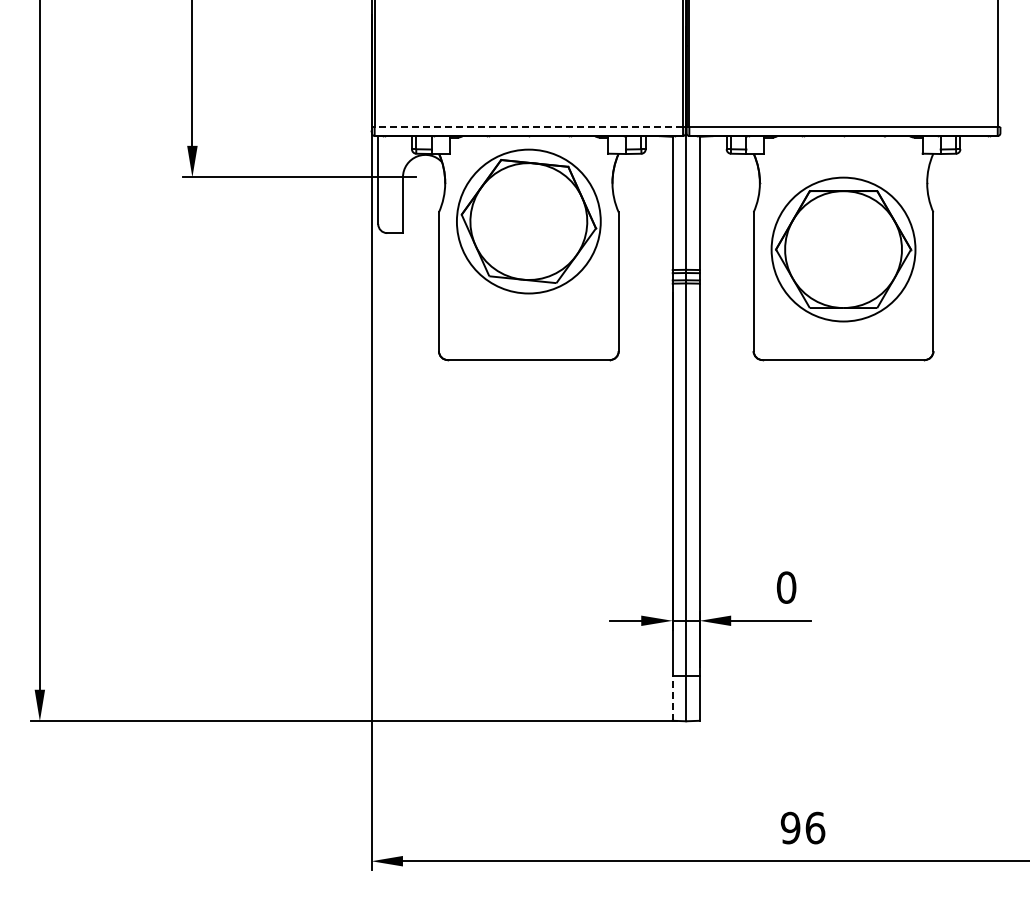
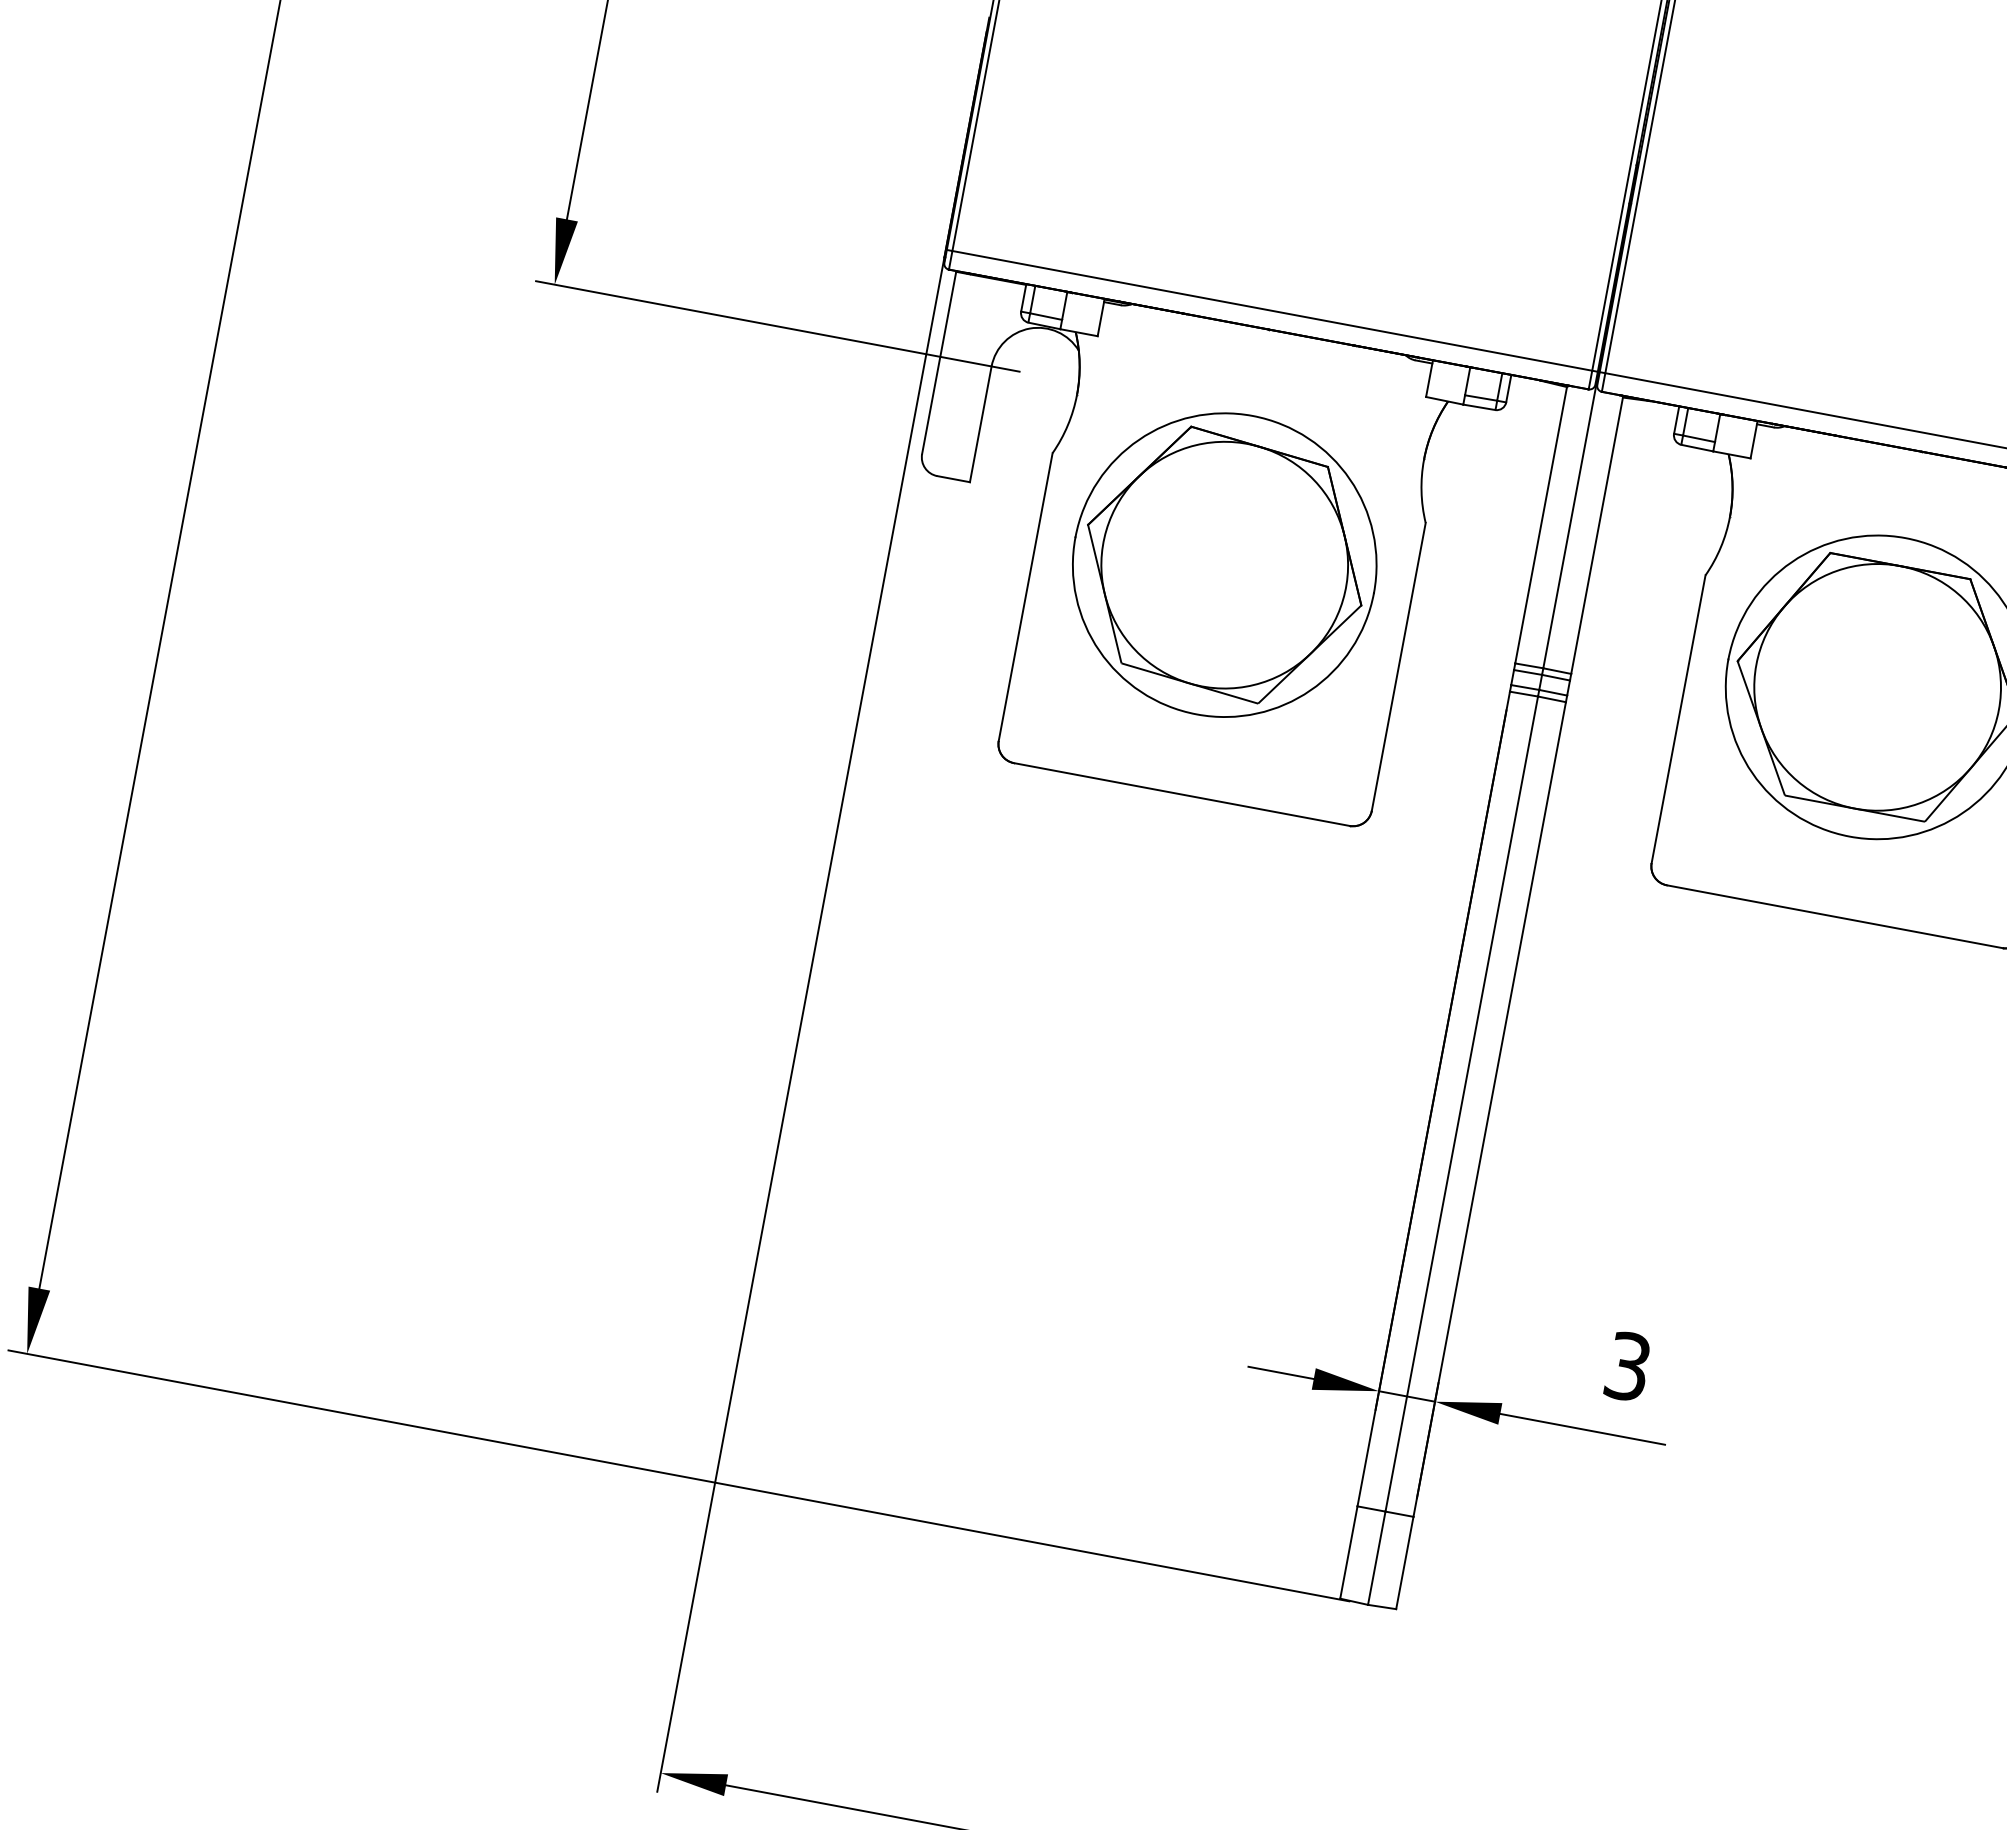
line: (528, 127) -> (1271, 311), dashed -> solid
part: (528, 221) -> (1224, 564), moved
text: (786, 587) -> (1628, 1366), 0 -> 3
line: (672, 698) -> (1348, 1552), dashed -> solid

